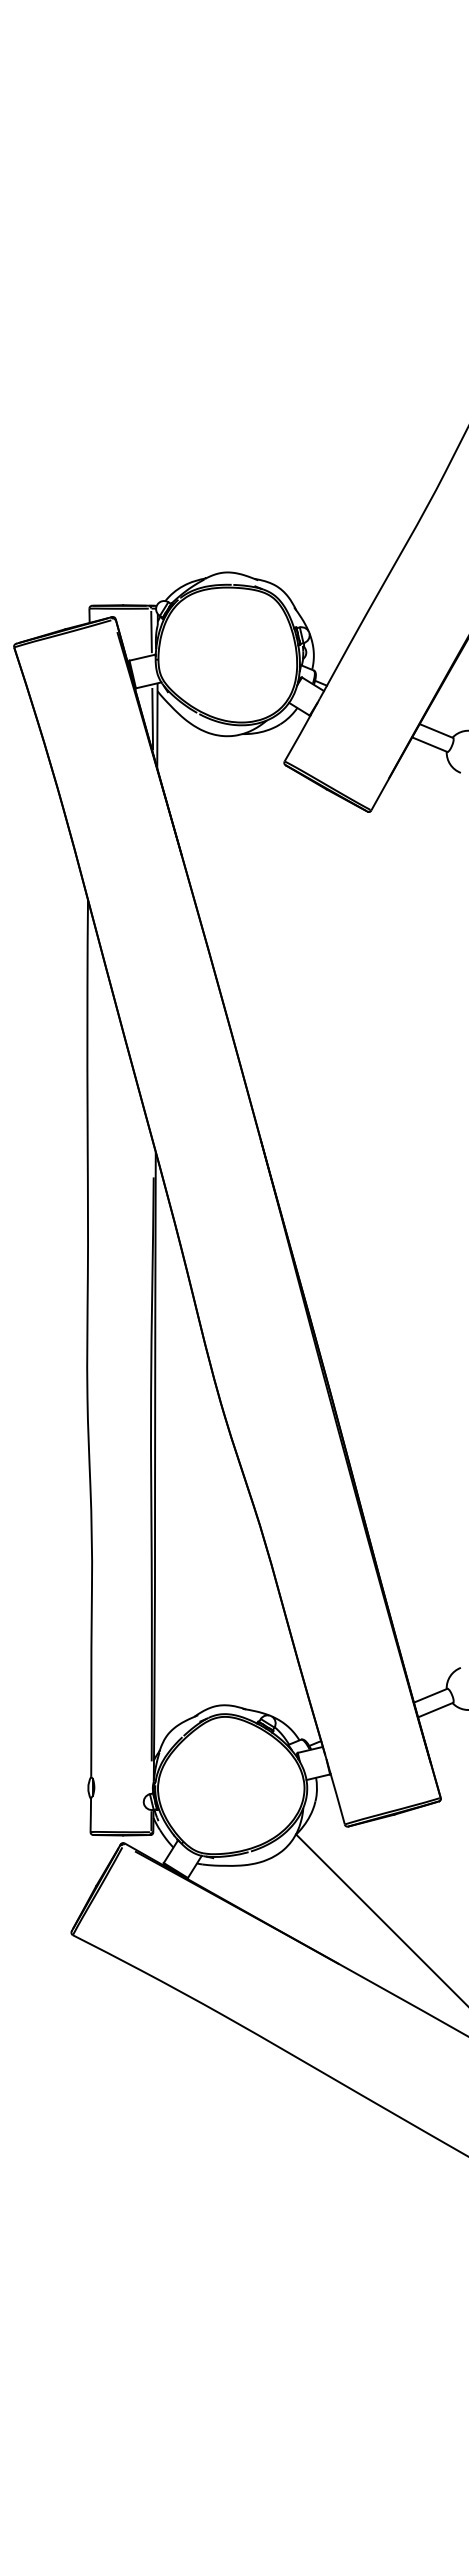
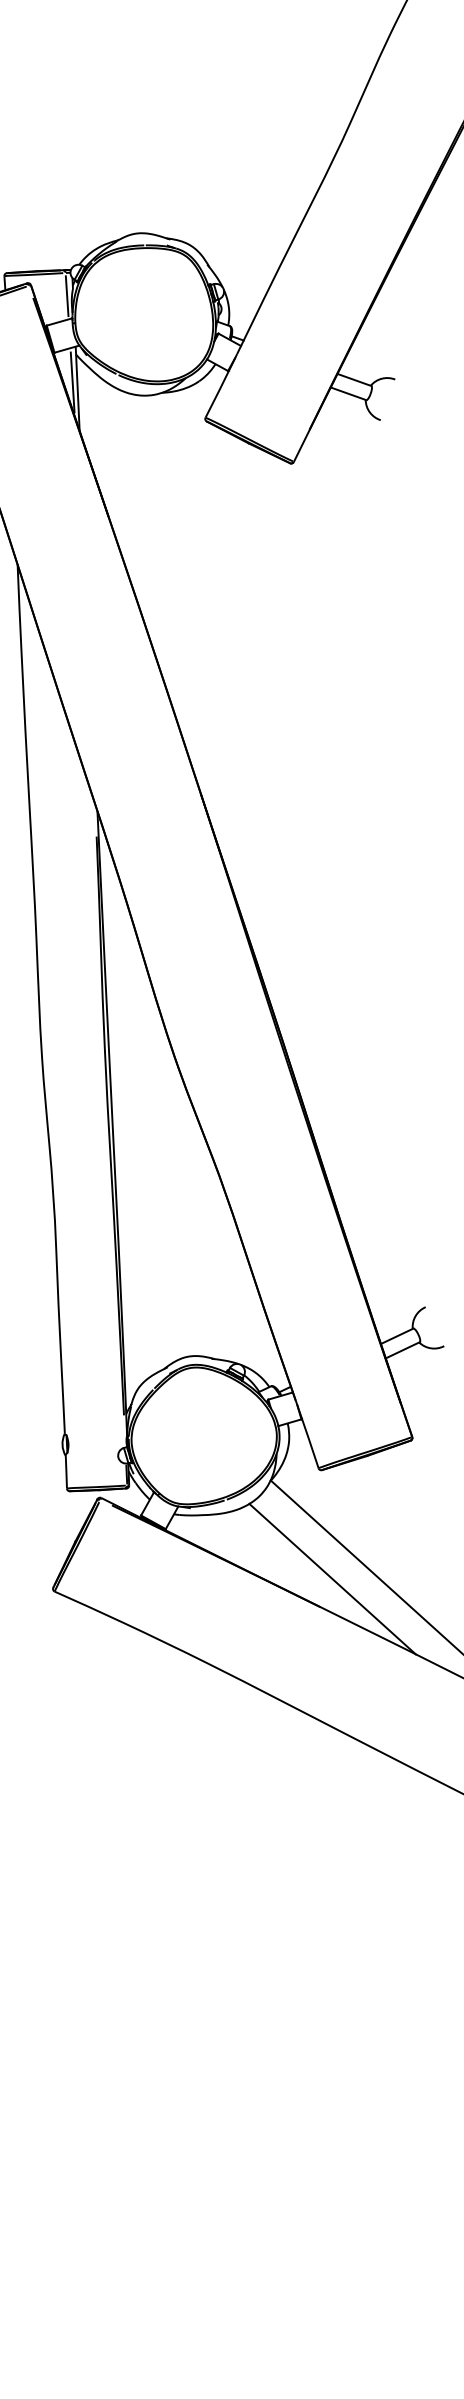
line: (353, 1936) -> (332, 1578), added

